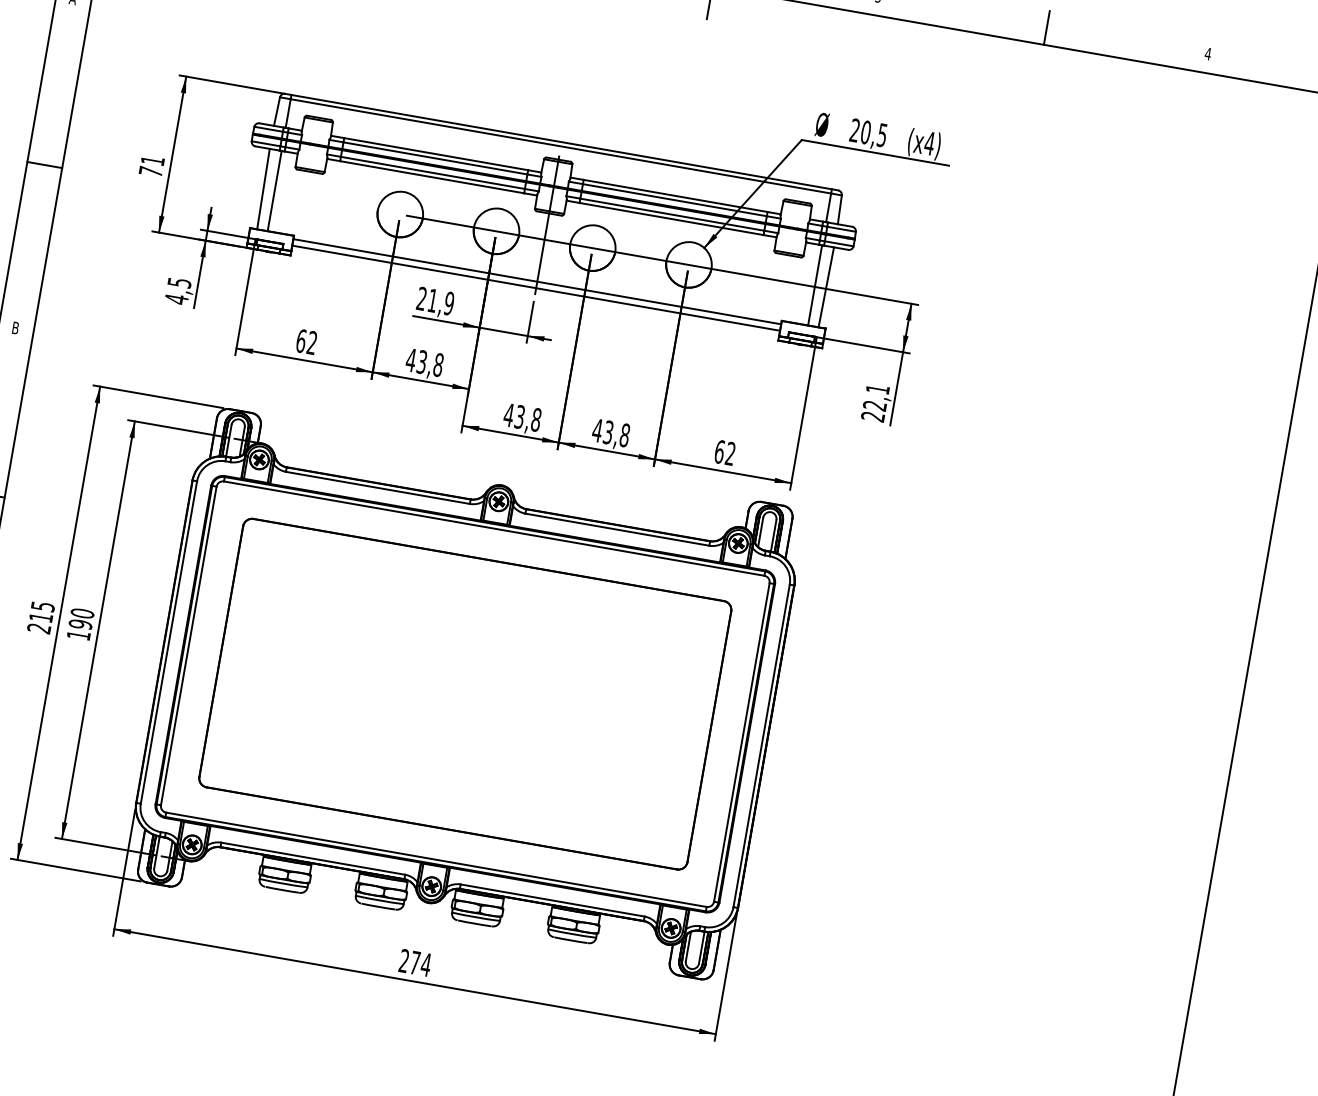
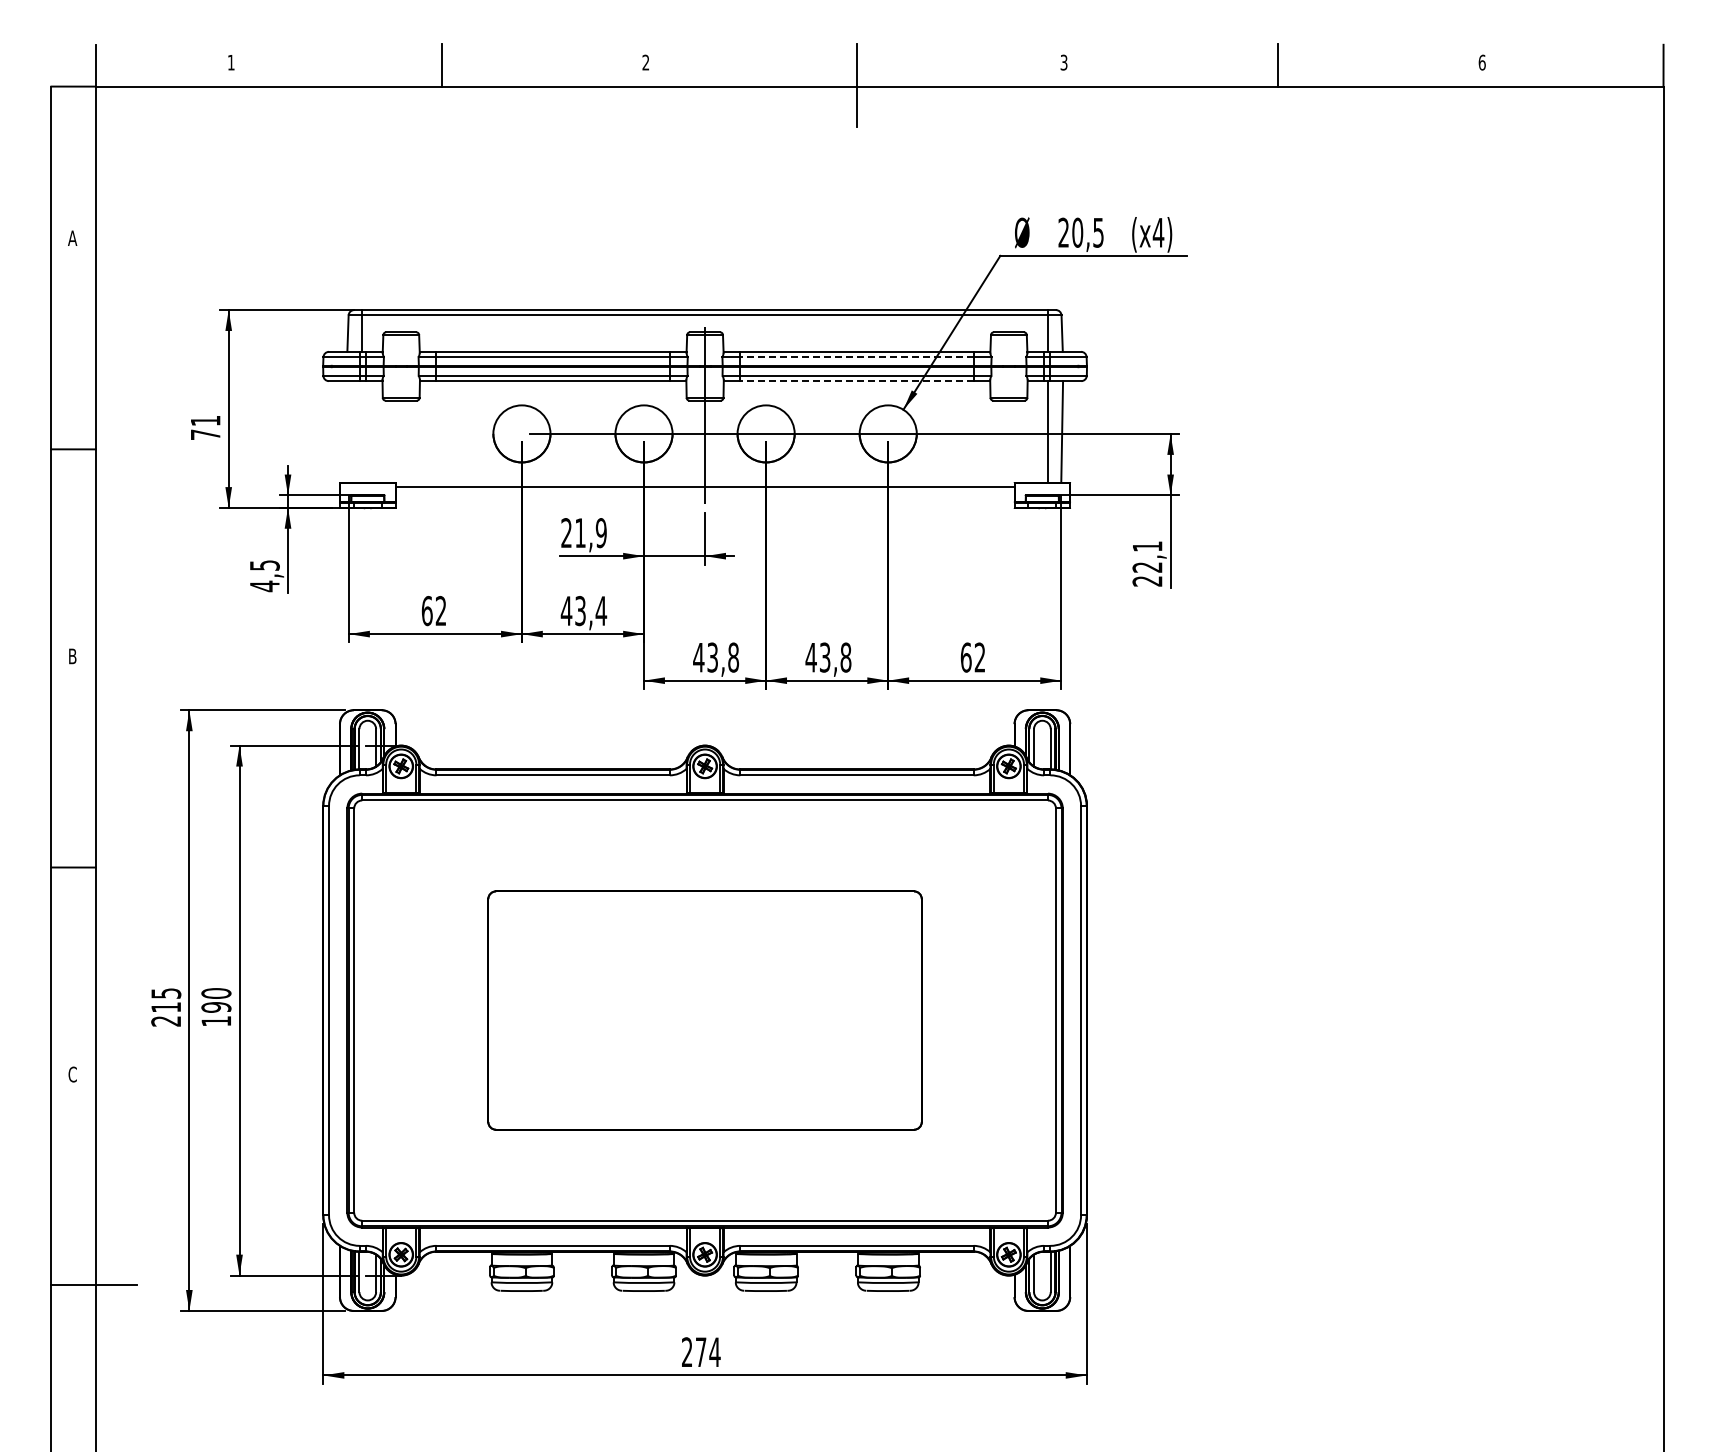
text: (1207, 53) -> (1481, 62), 4 -> 6
line: (263, 188) -> (347, 431), removed
line: (274, 190) -> (362, 431), removed
line: (675, 200) -> (857, 357), solid -> dashed
line: (671, 219) -> (857, 381), solid -> dashed
line: (535, 288) -> (704, 495), removed
text: (438, 365) -> (601, 611), 43,8 -> 43,4
part: (464, 694) -> (704, 1010), size x0.7

